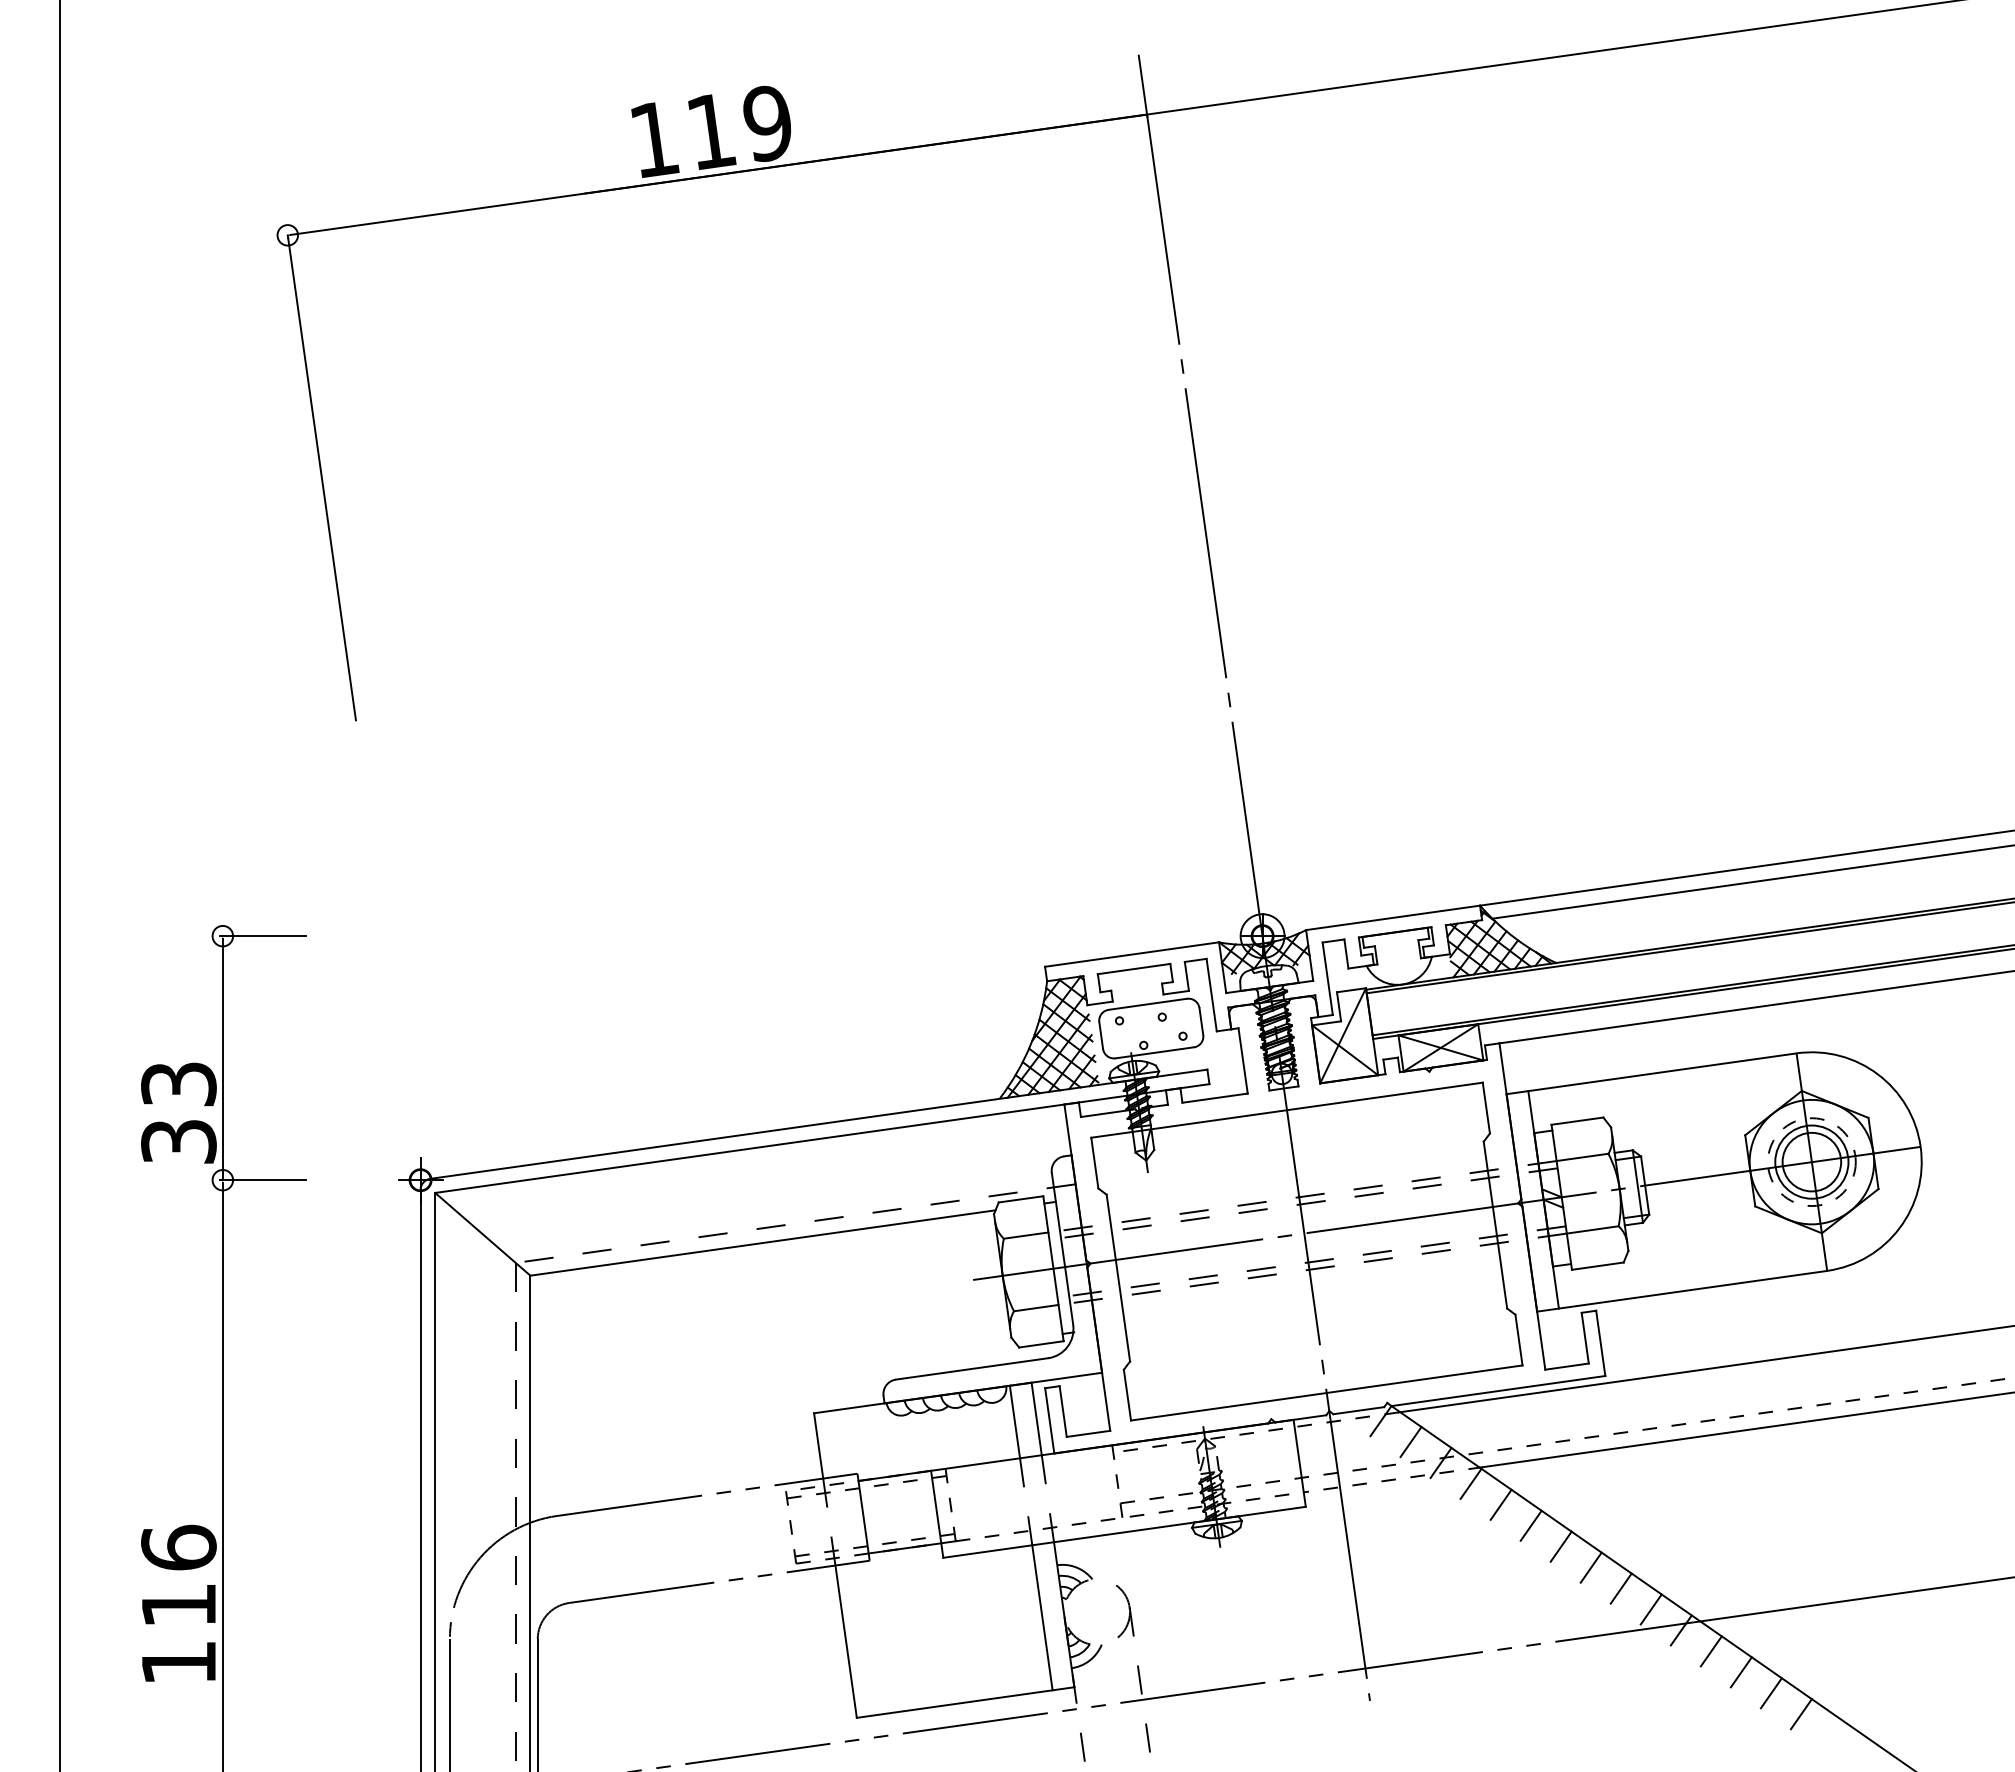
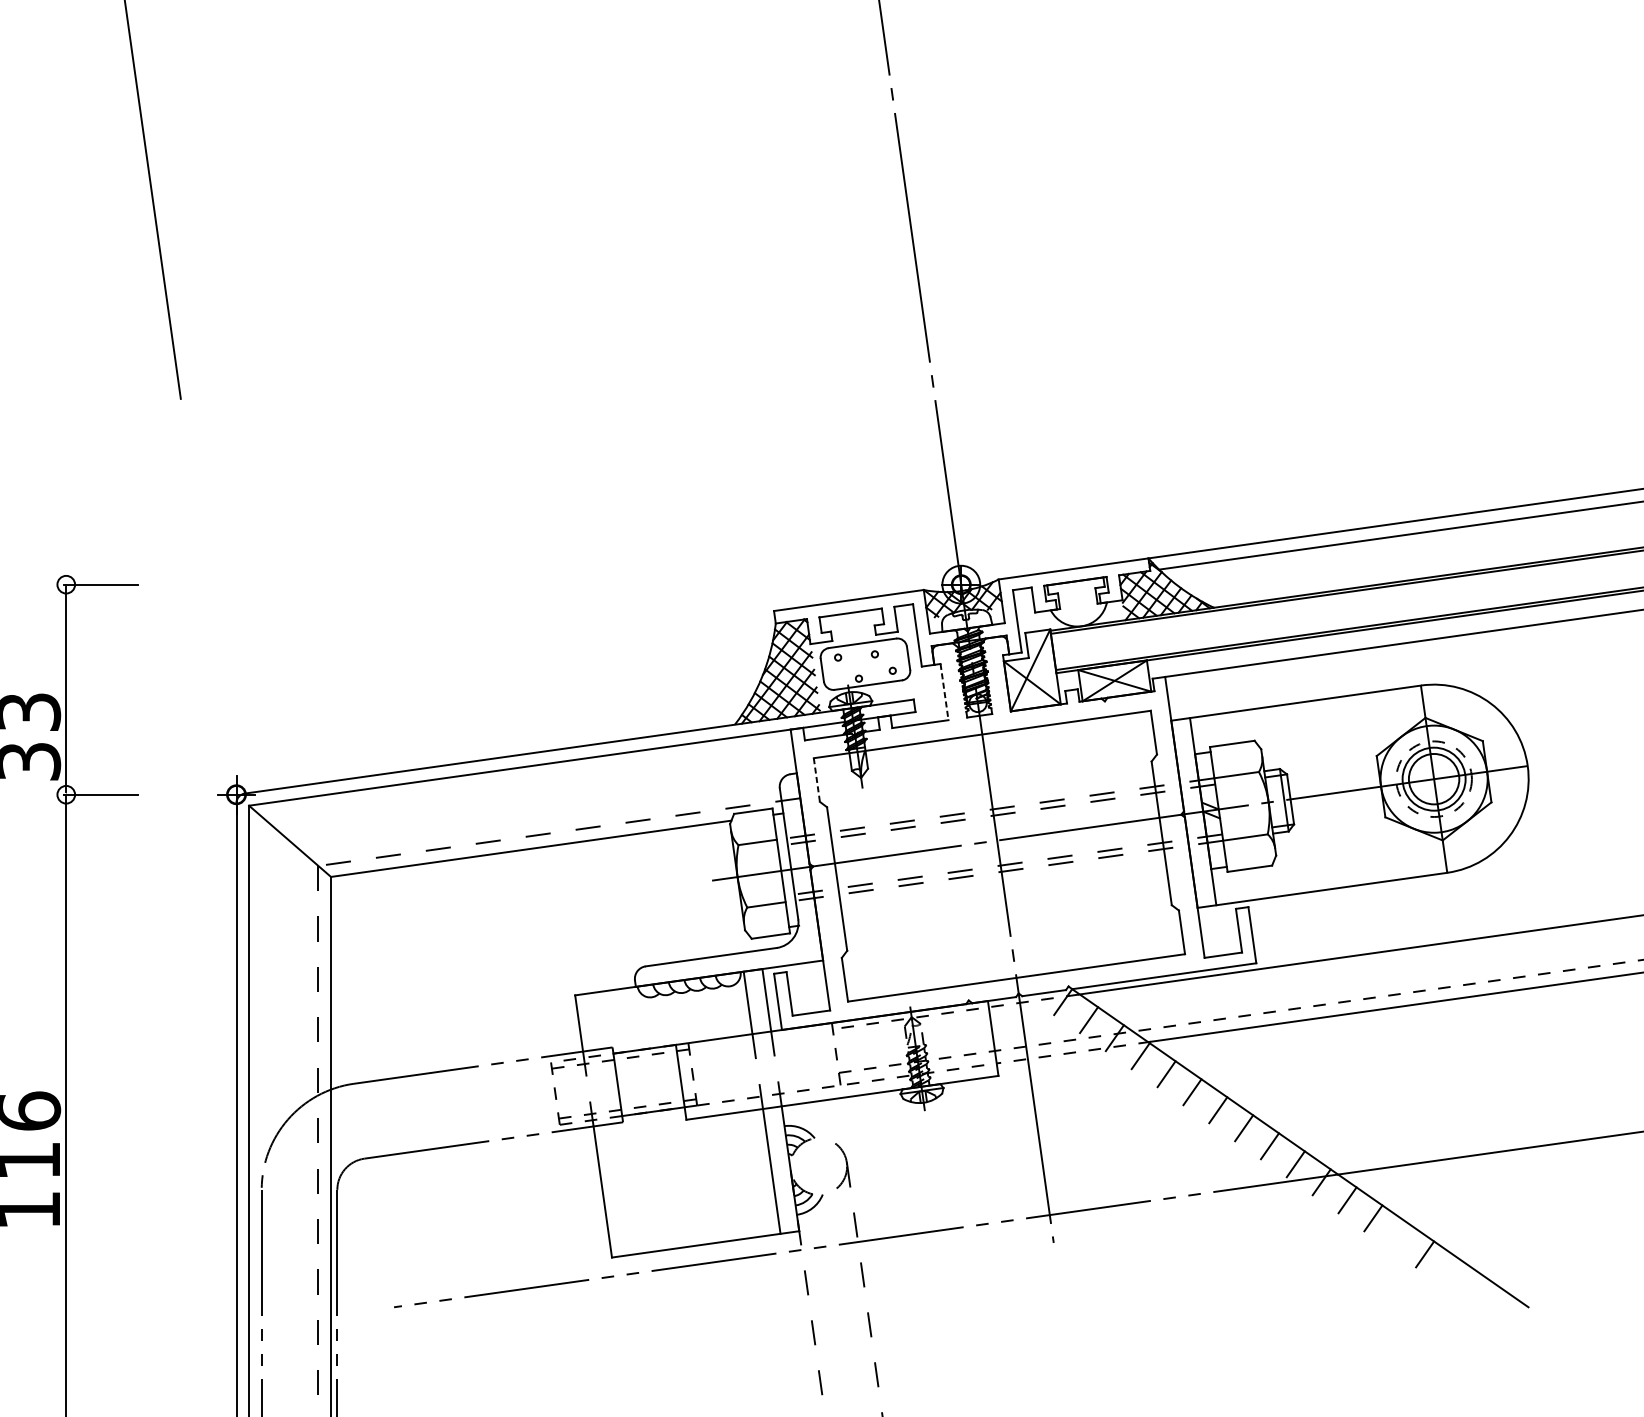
line: (1243, 1060) -> (944, 691), solid -> dashed
line: (1094, 1163) -> (816, 780), solid -> dashed
line: (1770, 1693) -> (1398, 1236), removed

